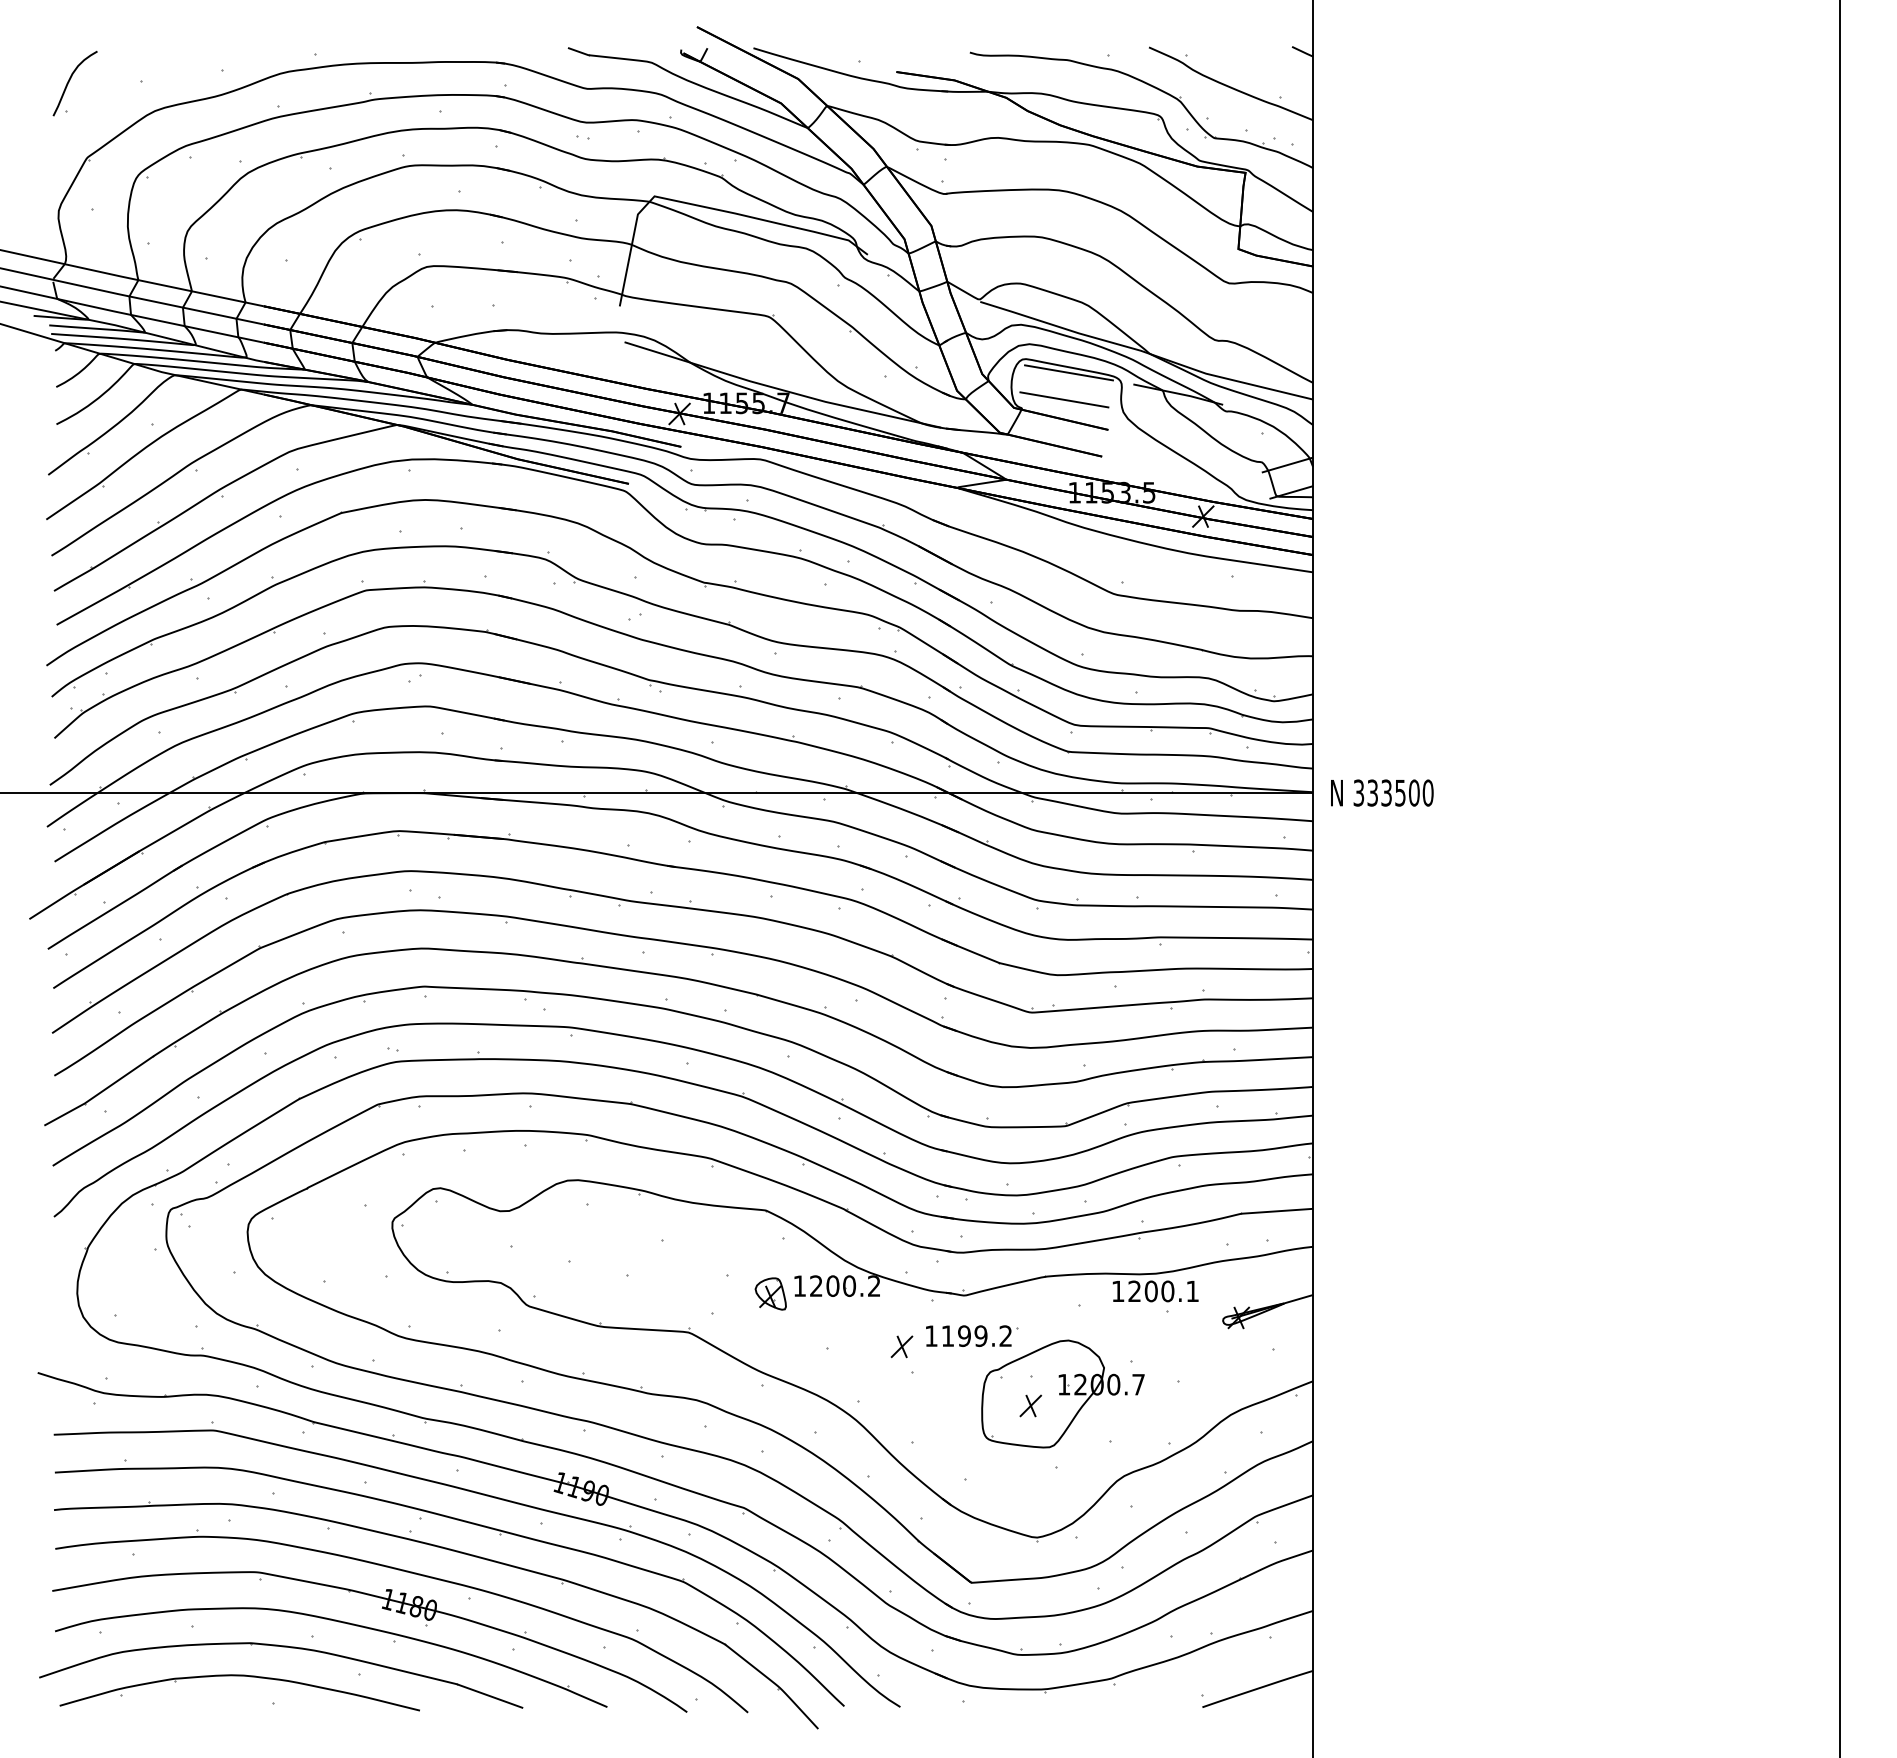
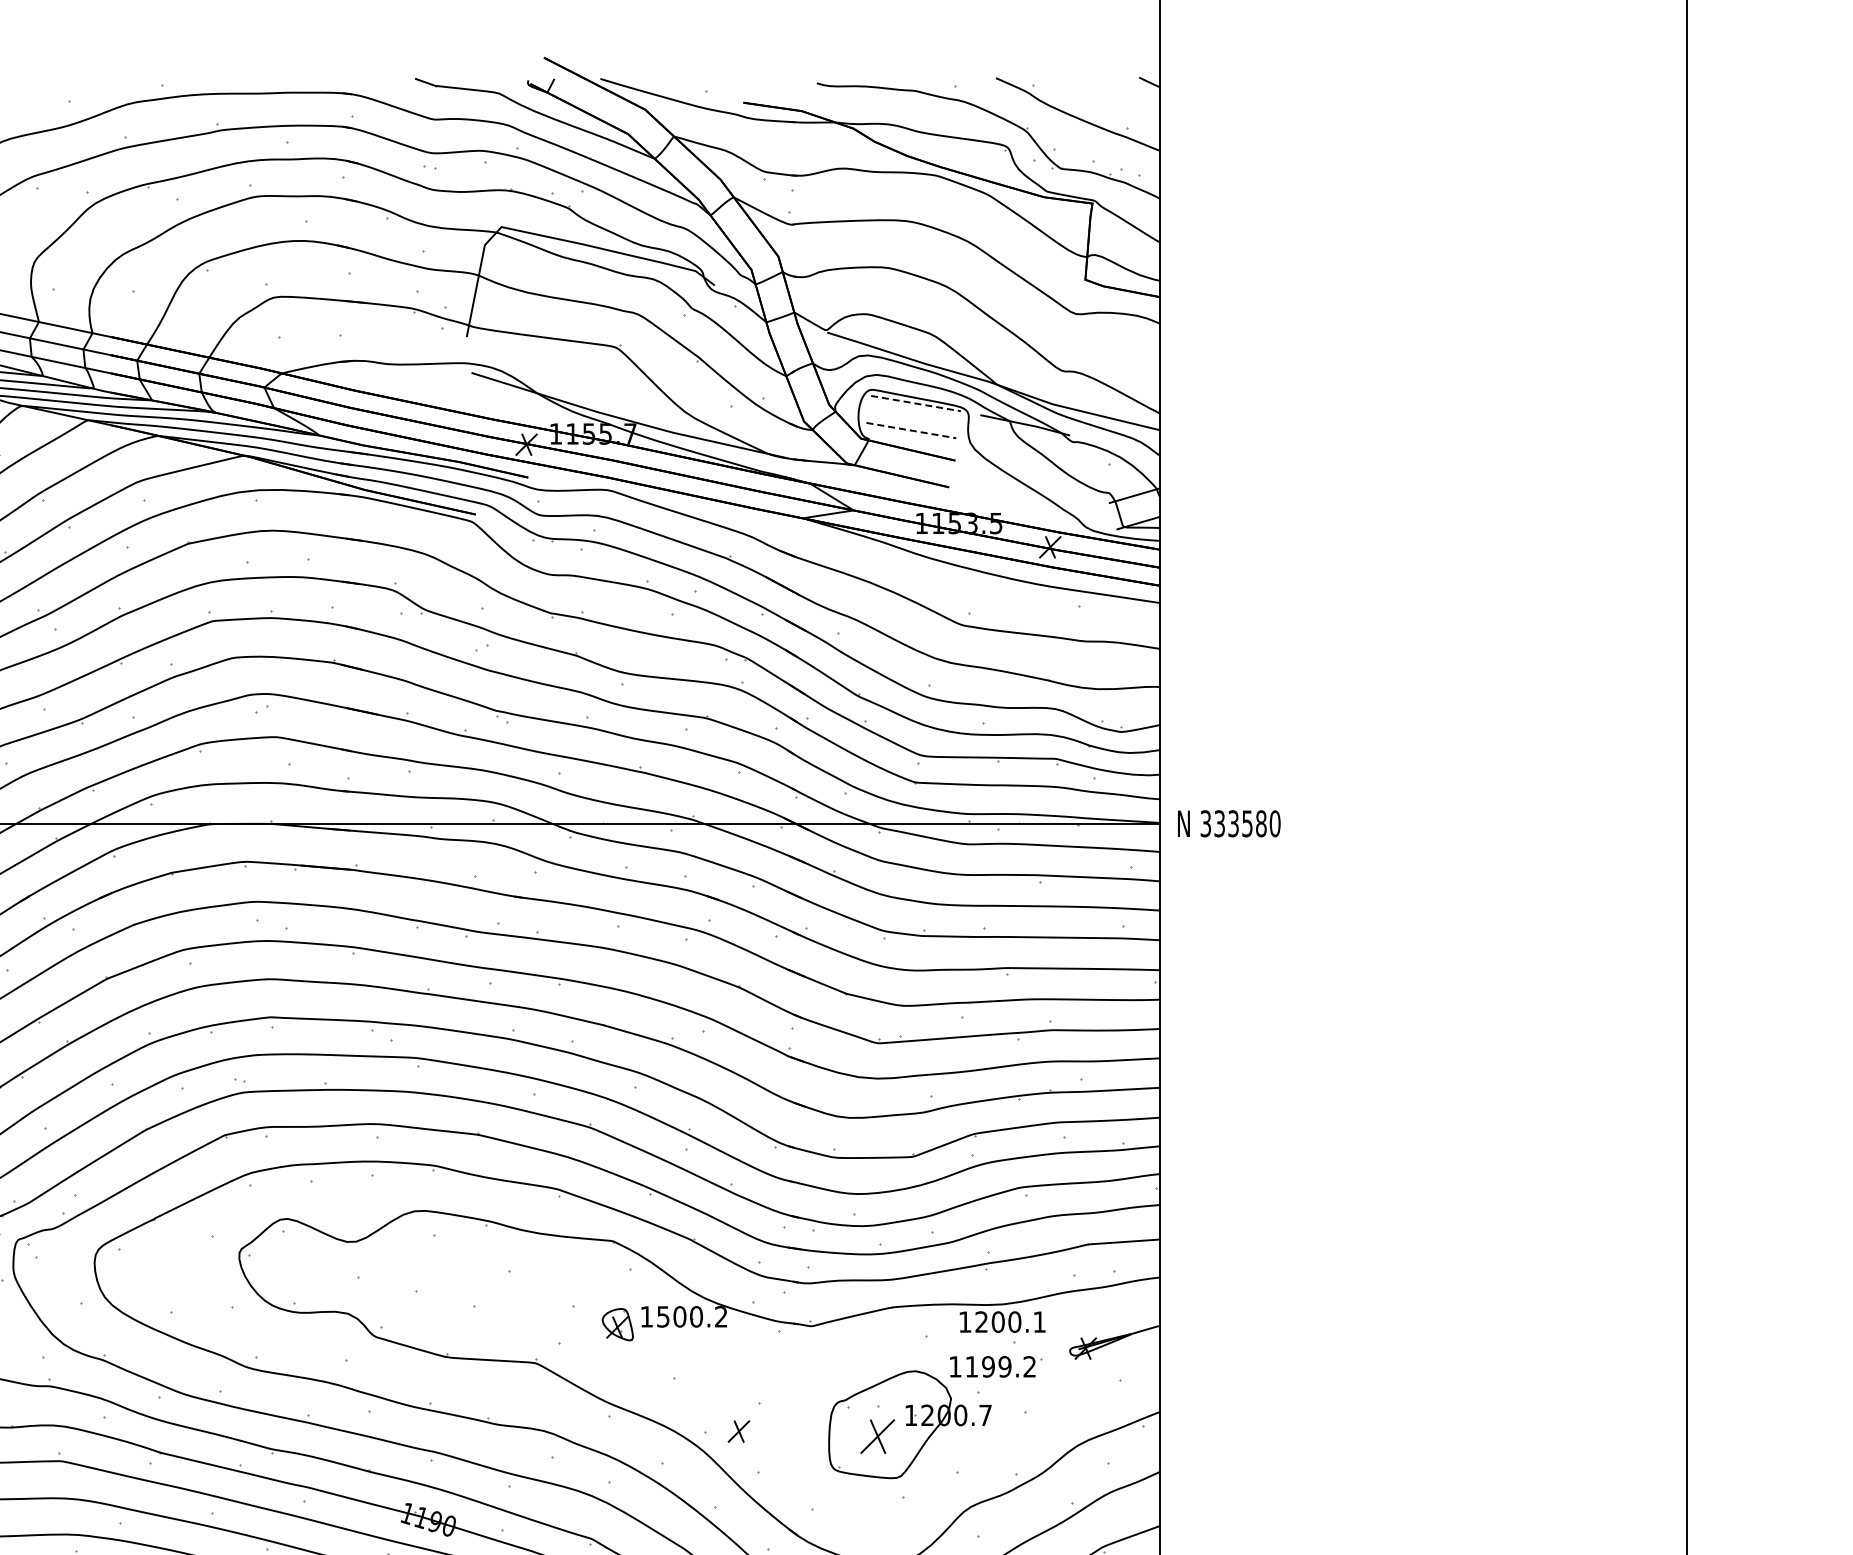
line: (1069, 372) -> (916, 403), solid -> dashed
line: (1064, 399) -> (911, 430), solid -> dashed
text: (1414, 793) -> (1261, 824), 333500 -> 333580
text: (816, 1285) -> (663, 1316), 1200.2 -> 1500.2
part: (972, 1335) -> (996, 1366), moved
part: (901, 1346) -> (738, 1431), moved
part: (1030, 1405) -> (877, 1436), size x1.6

